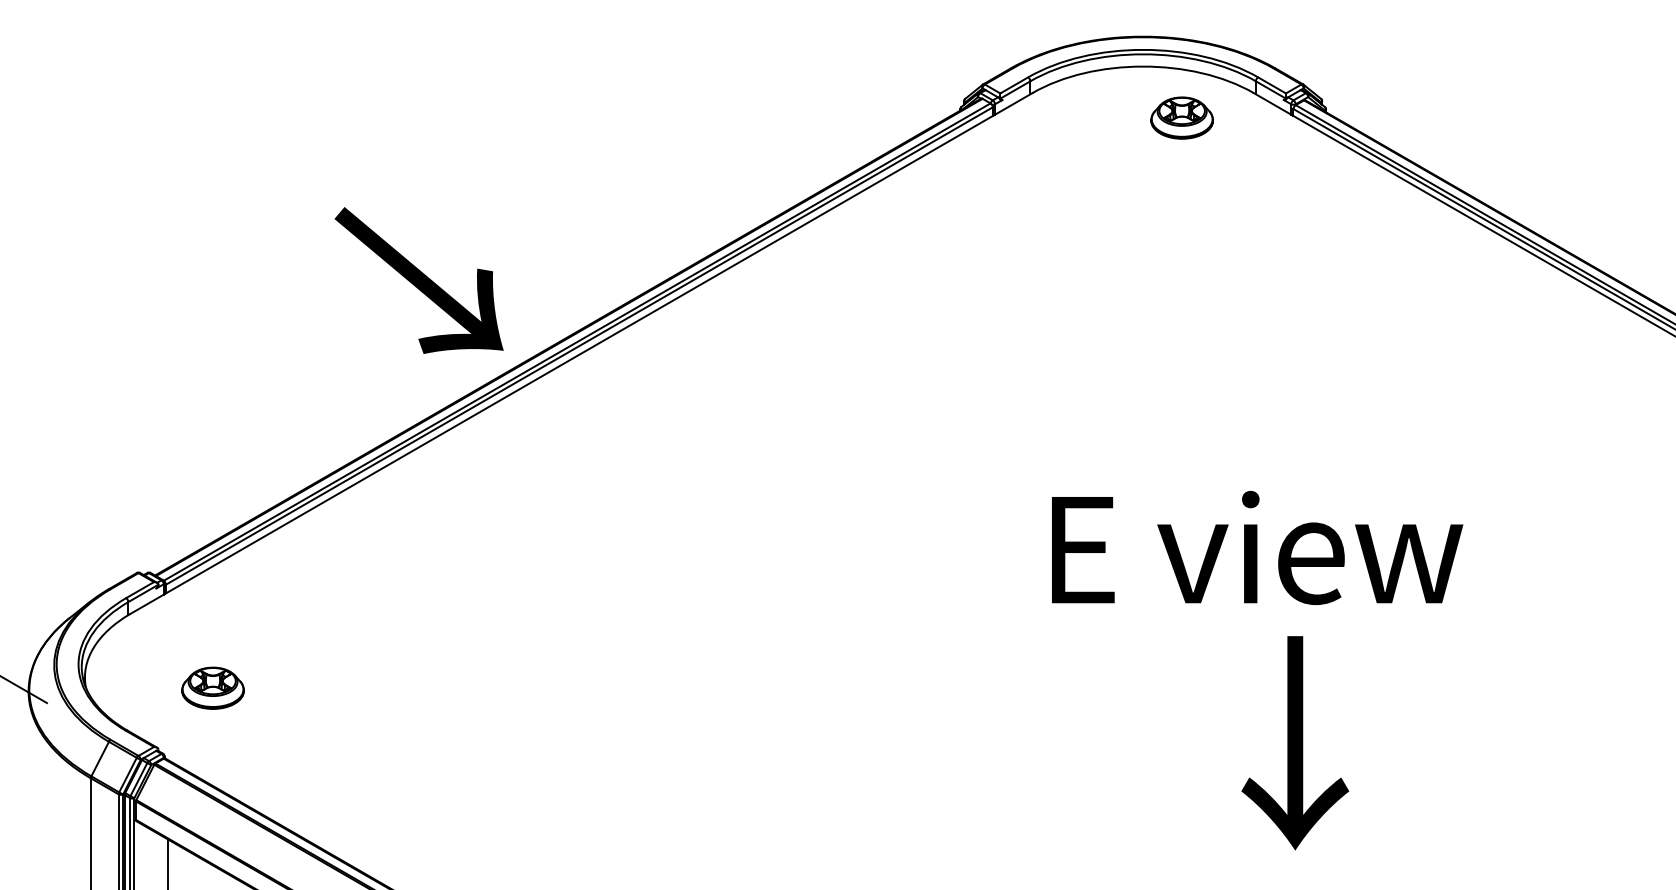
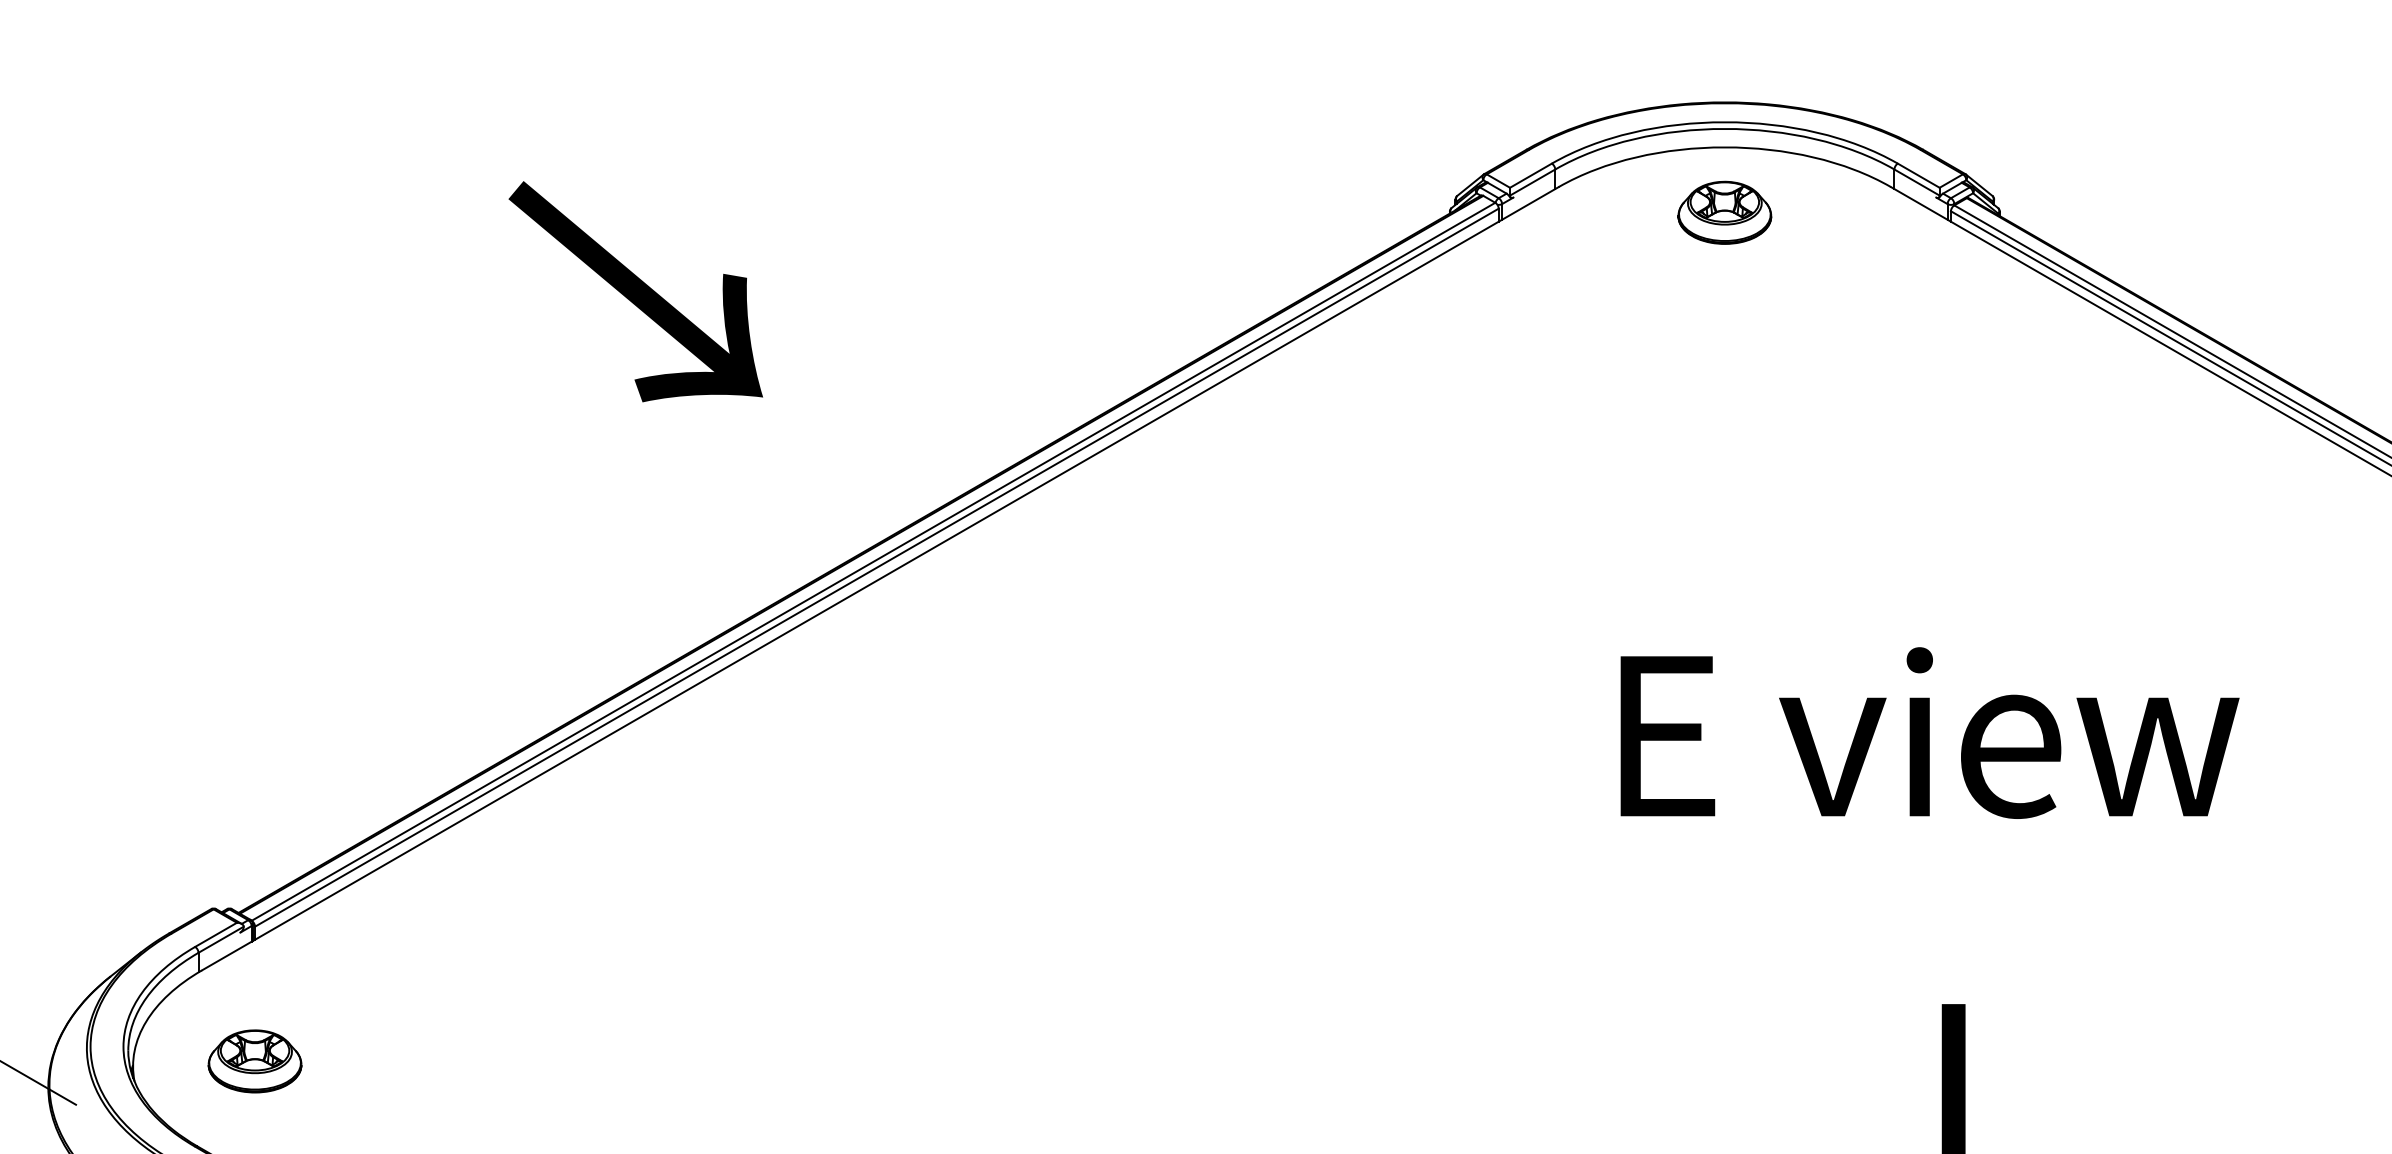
part: (1181, 117) -> (1723, 211), moved
text: (418, 280) -> (634, 291), moved
text: (1257, 547) -> (1929, 732), moved
part: (212, 687) -> (254, 1060), moved

